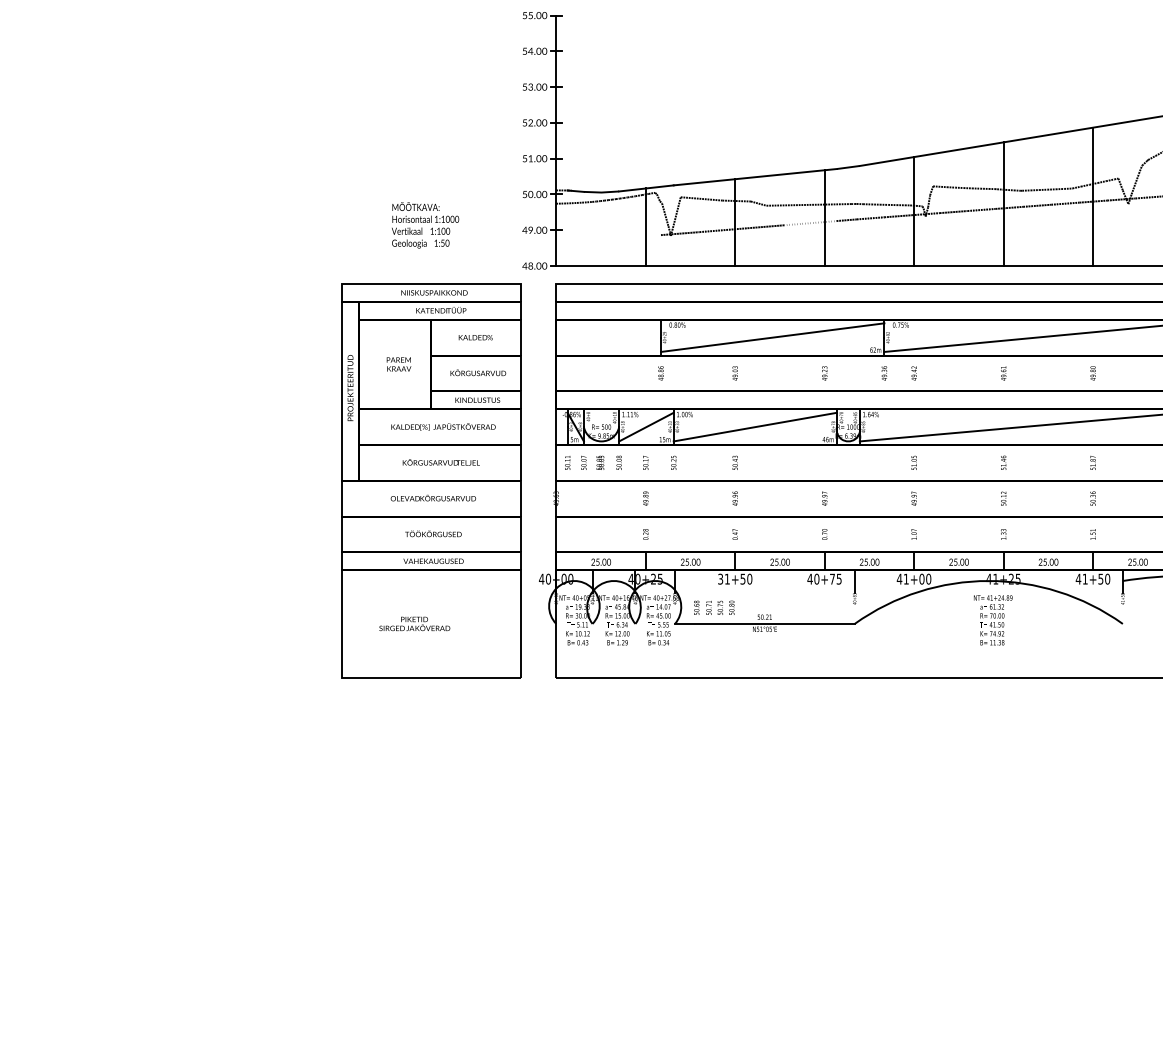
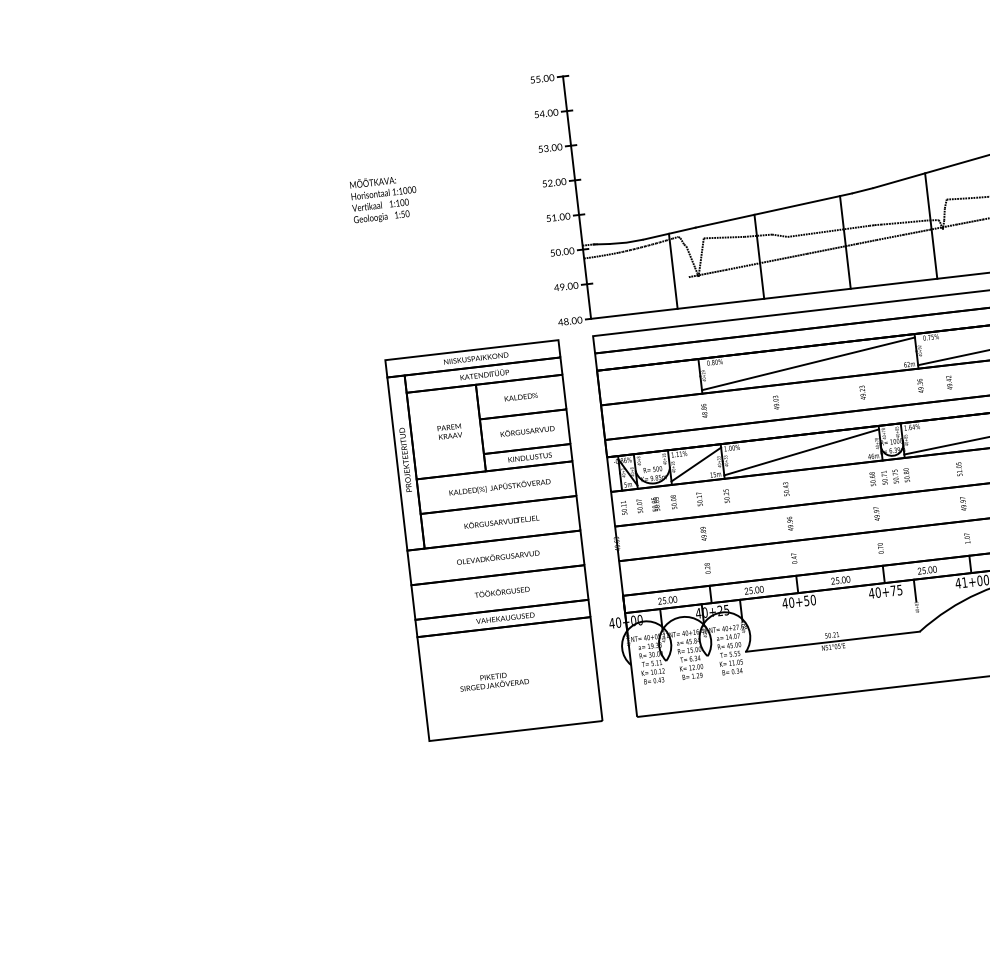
line: (810, 223) -> (832, 249), added
text: (425, 225) -> (384, 199), moved
text: (723, 578) -> (787, 602), 31+50 -> 40+50
text: (714, 607) -> (889, 476), moved

